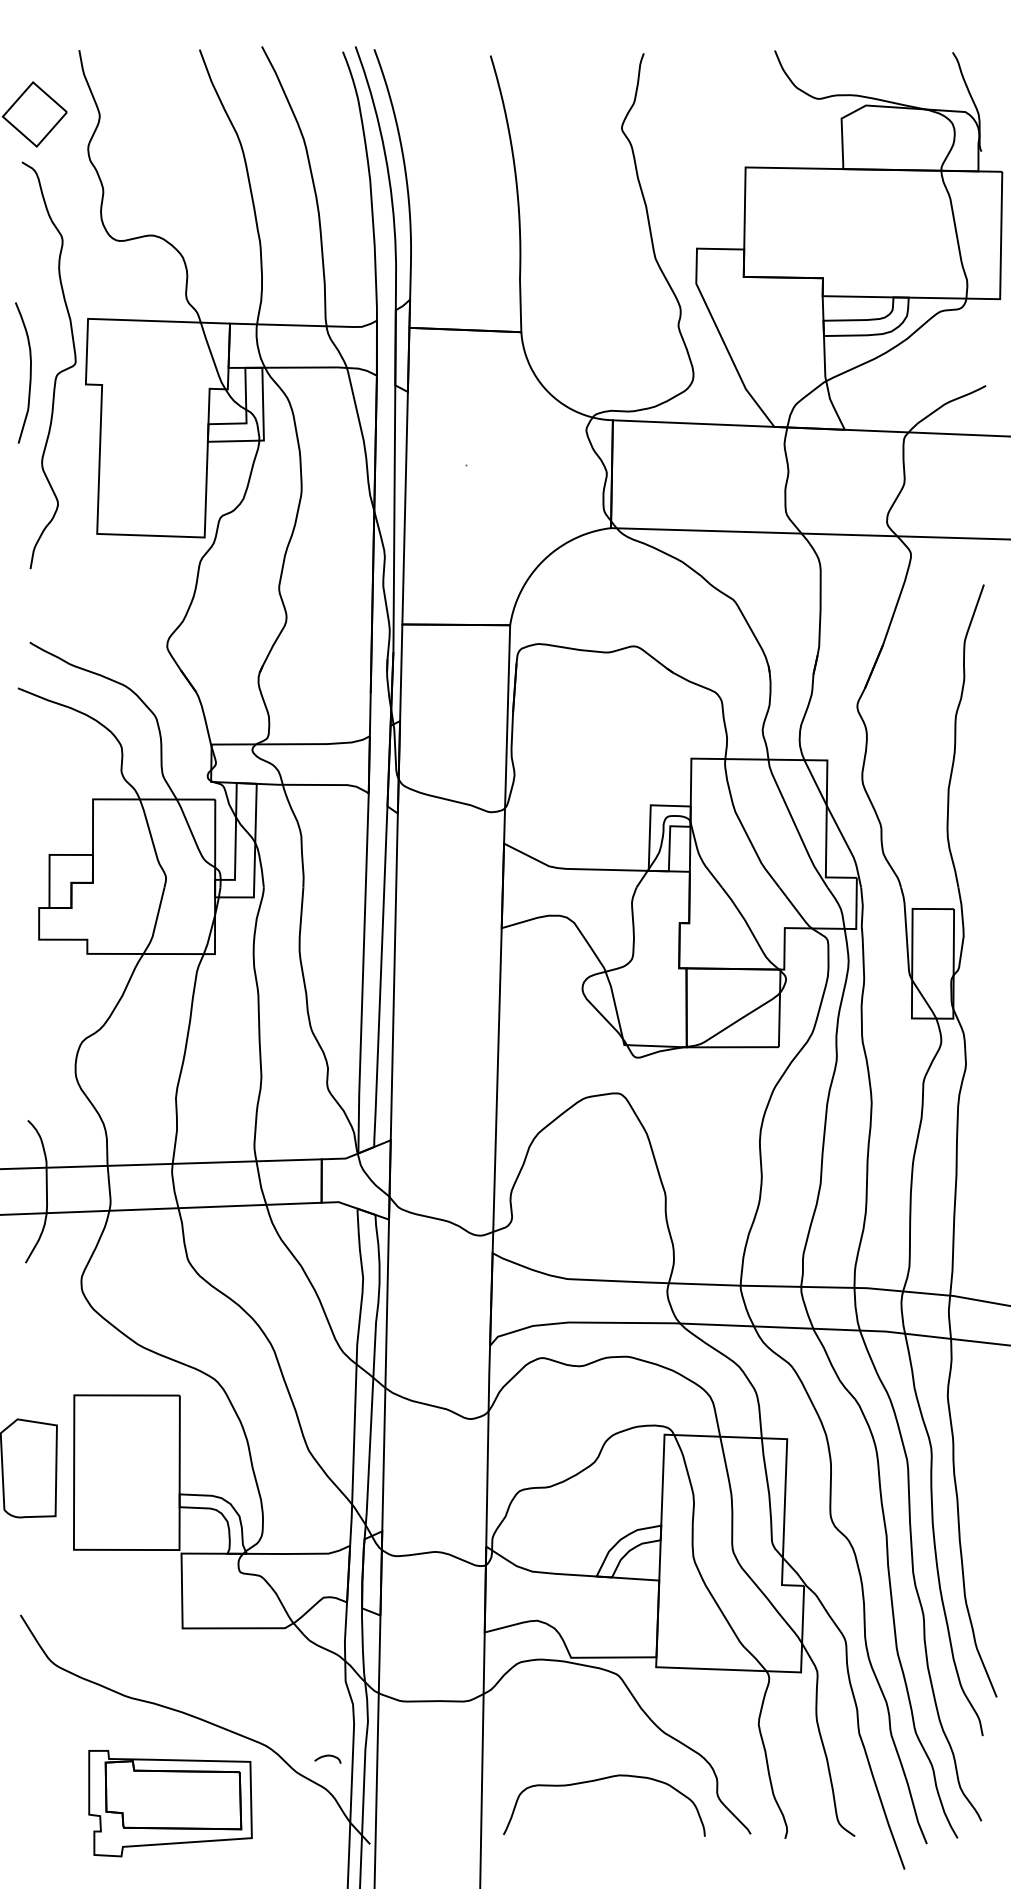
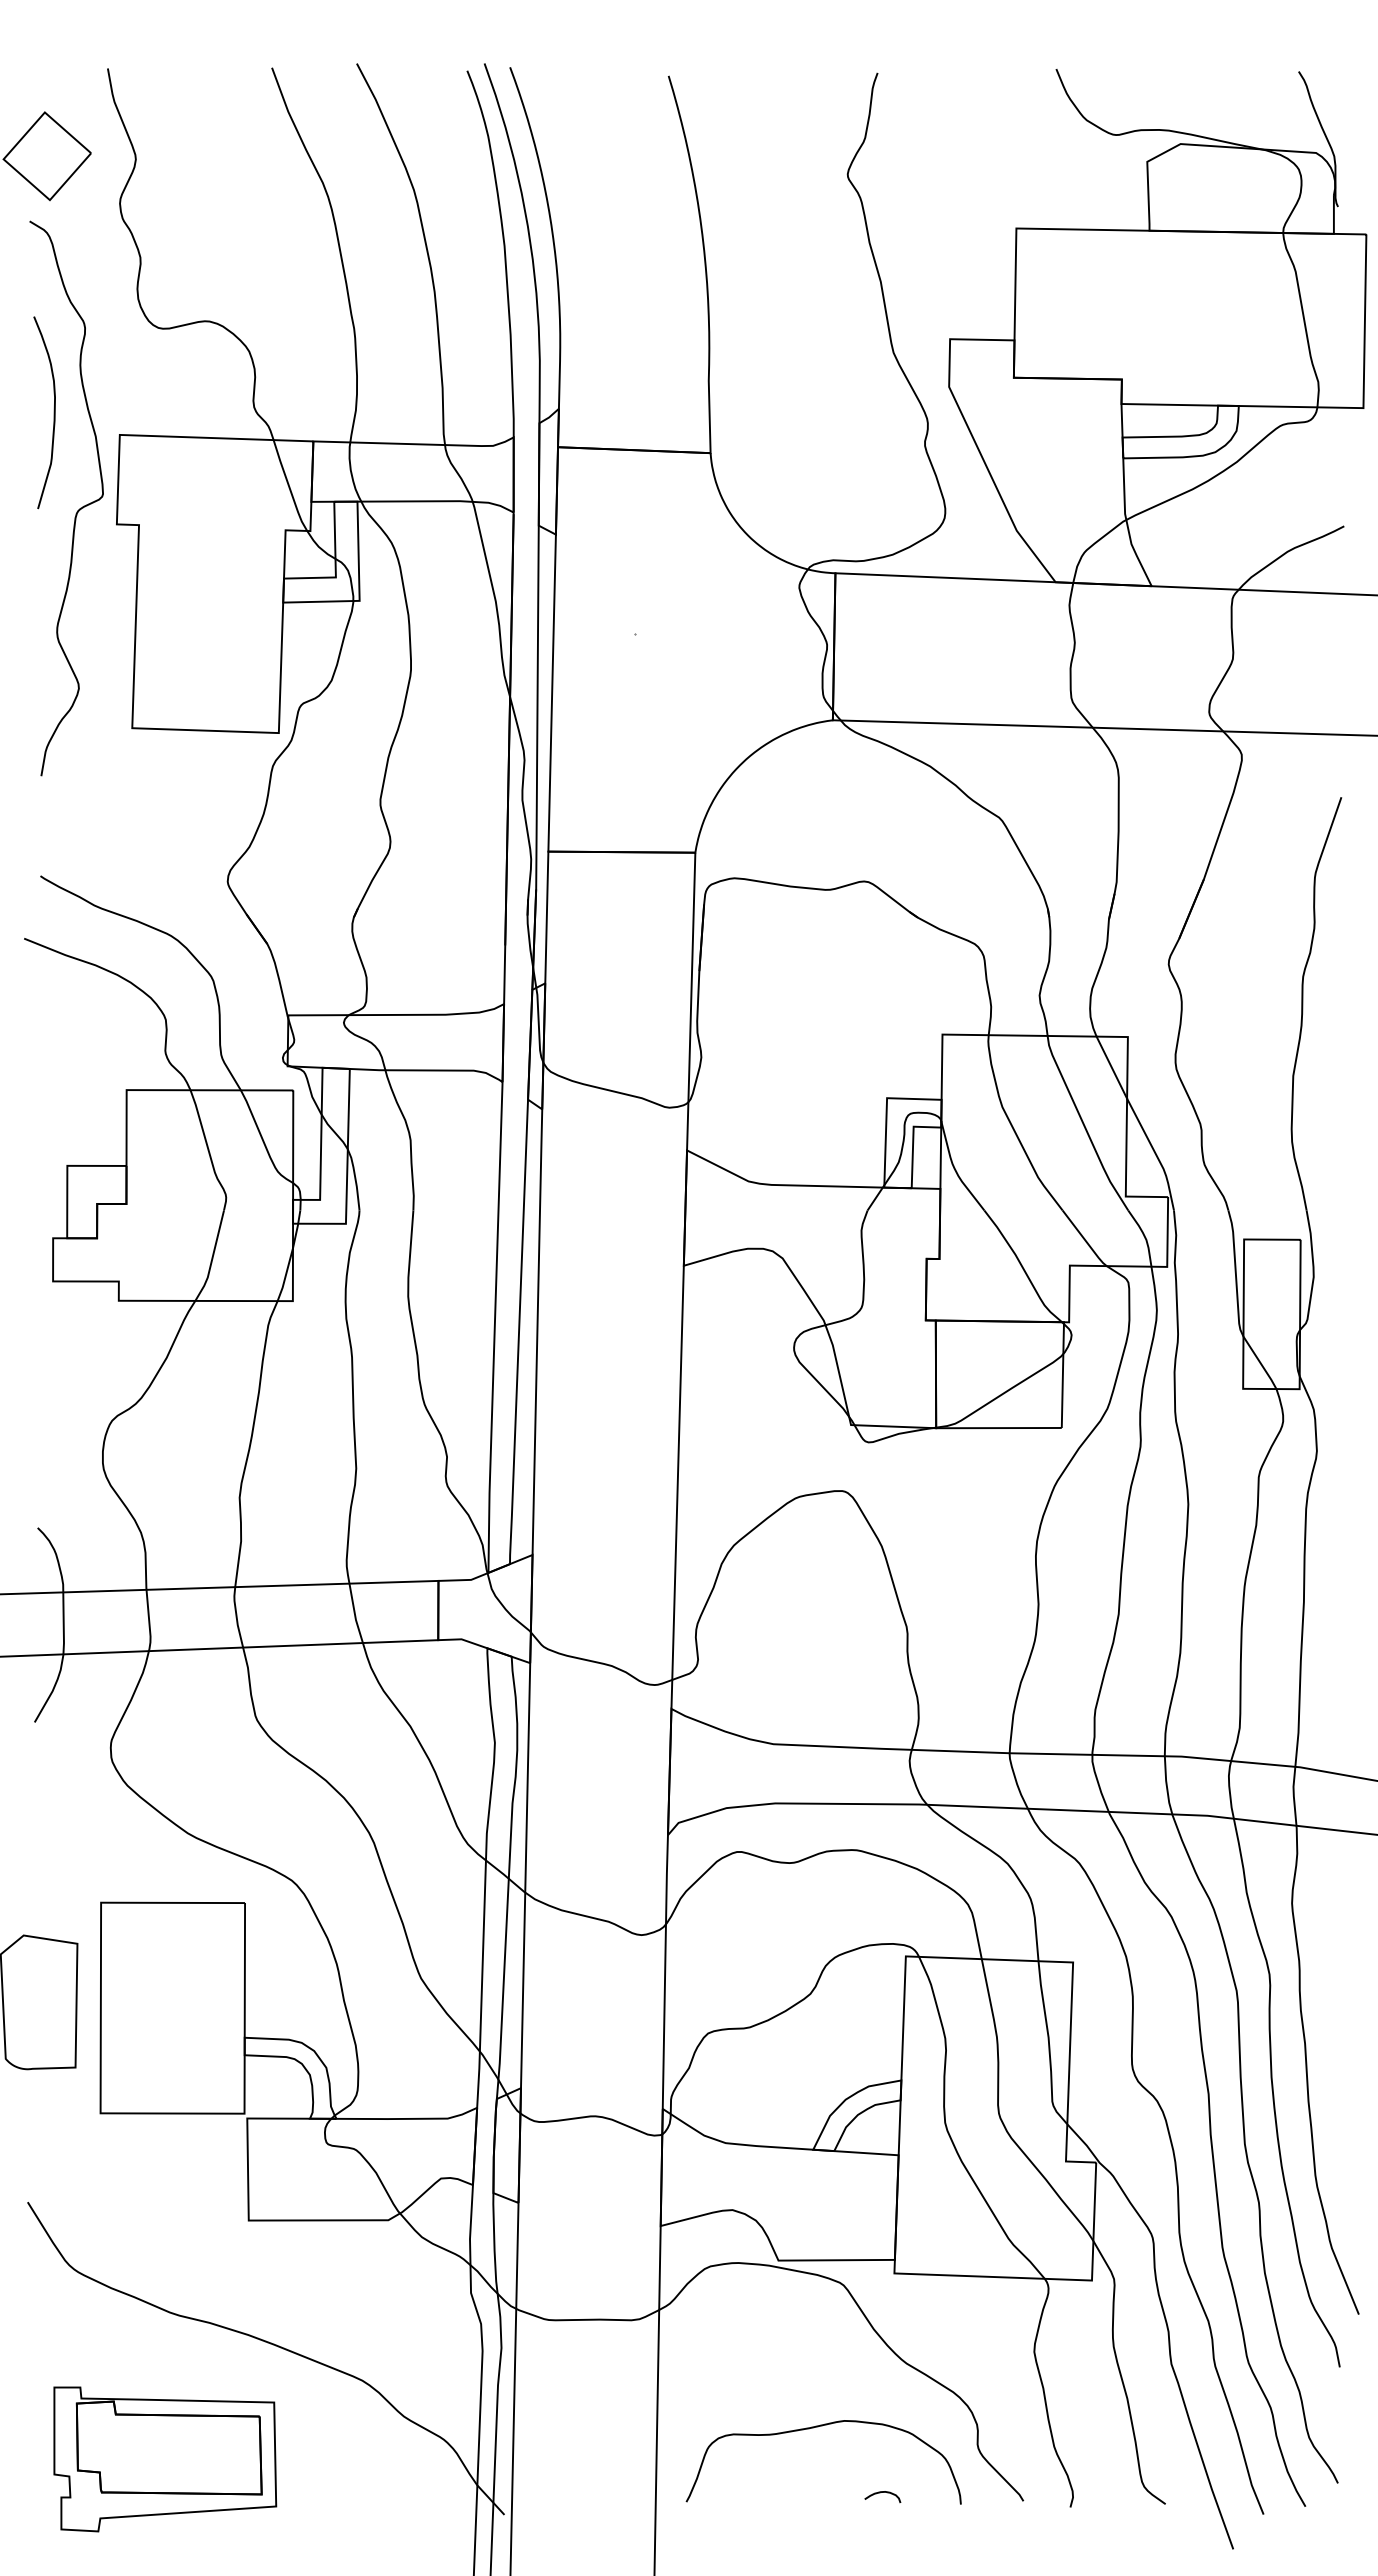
curve: (29, 372) -> (53, 412), moved
curve: (326, 1756) -> (880, 2493), moved
part: (170, 1803) -> (165, 2459), moved

